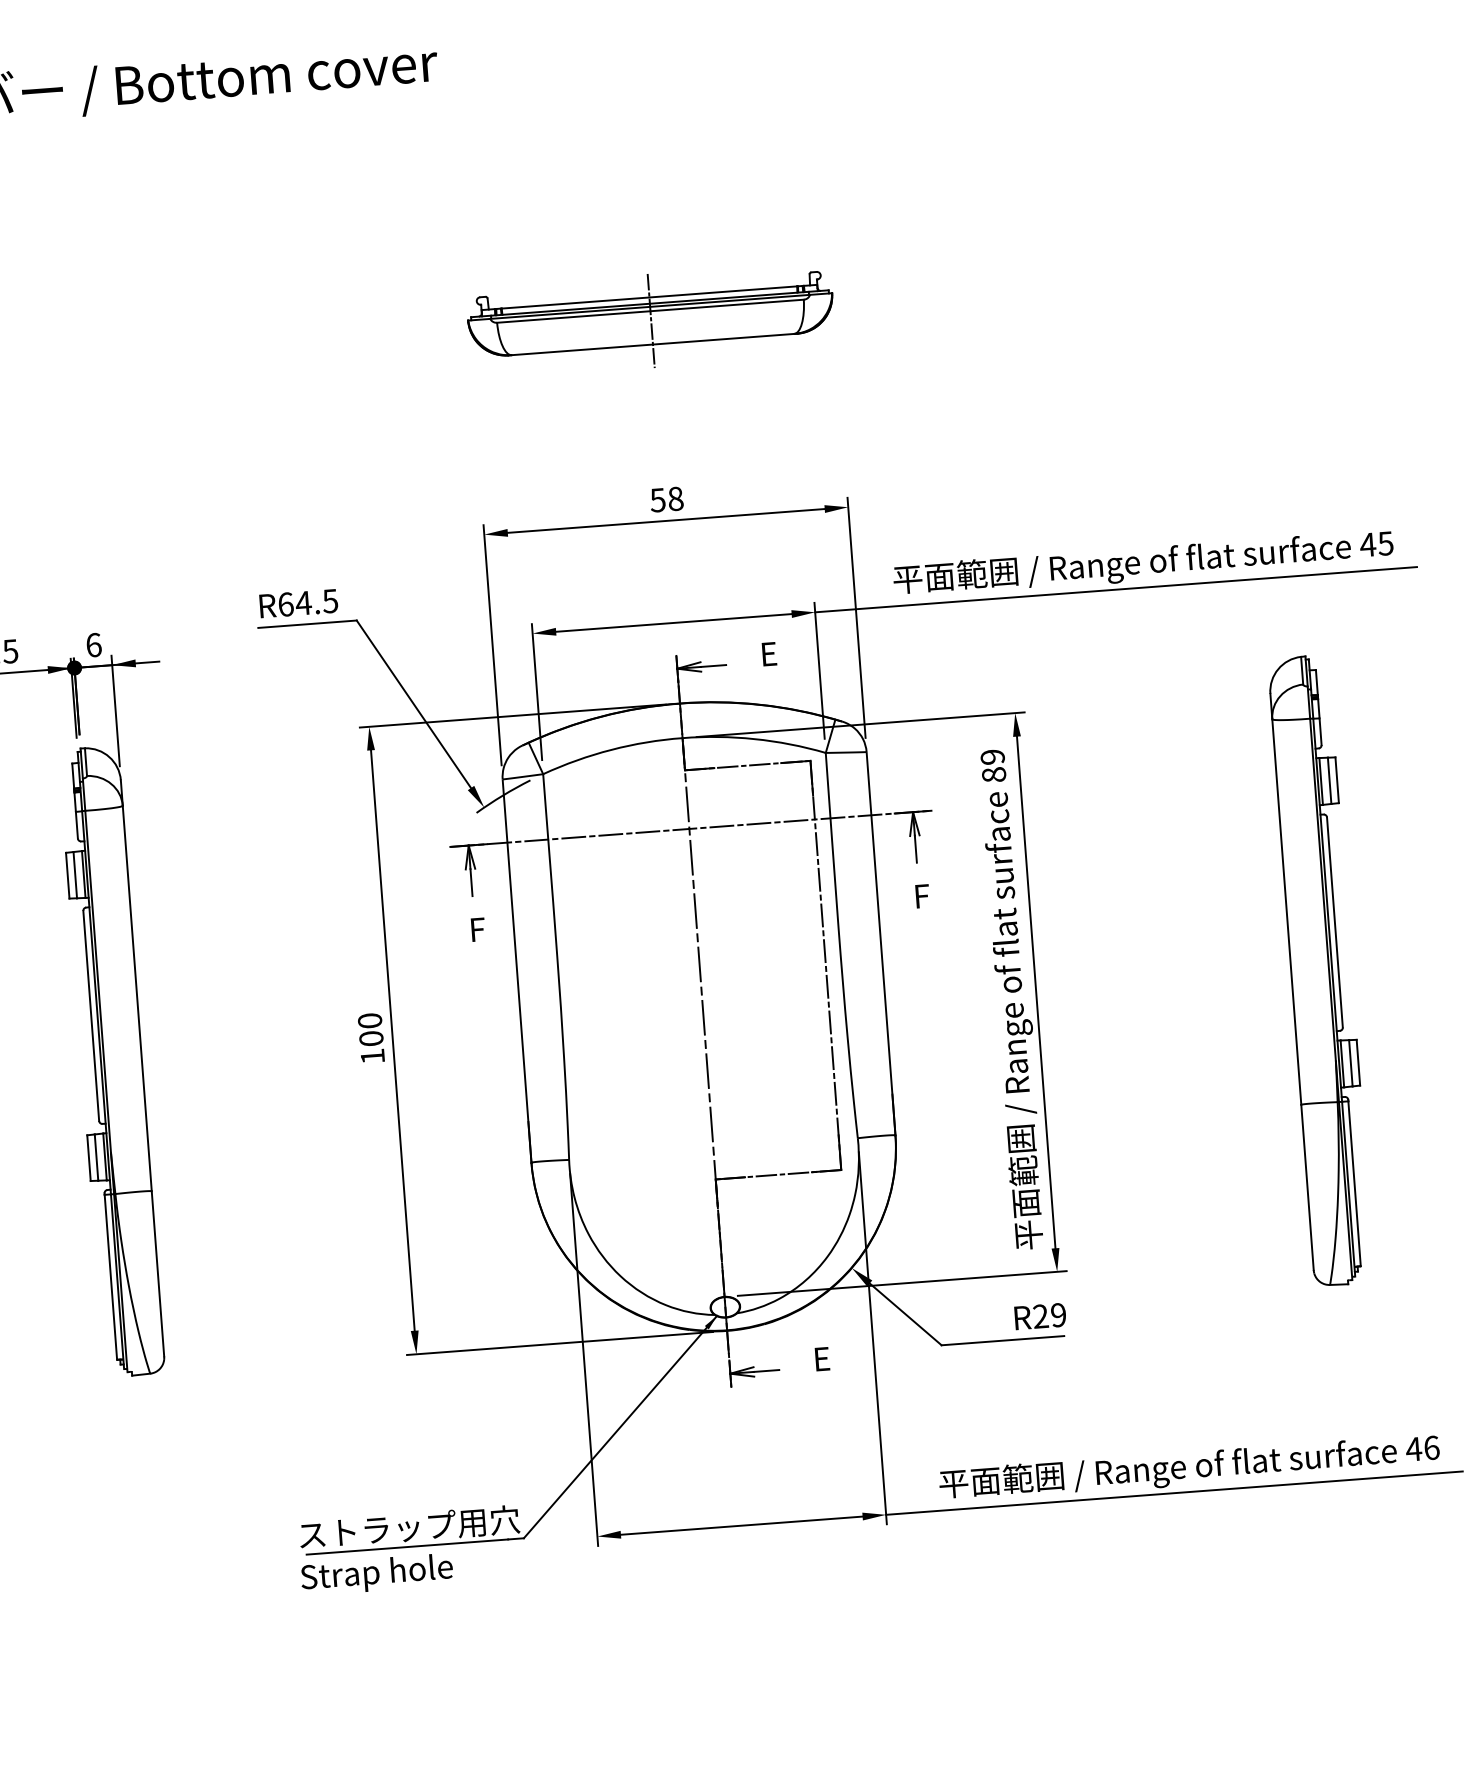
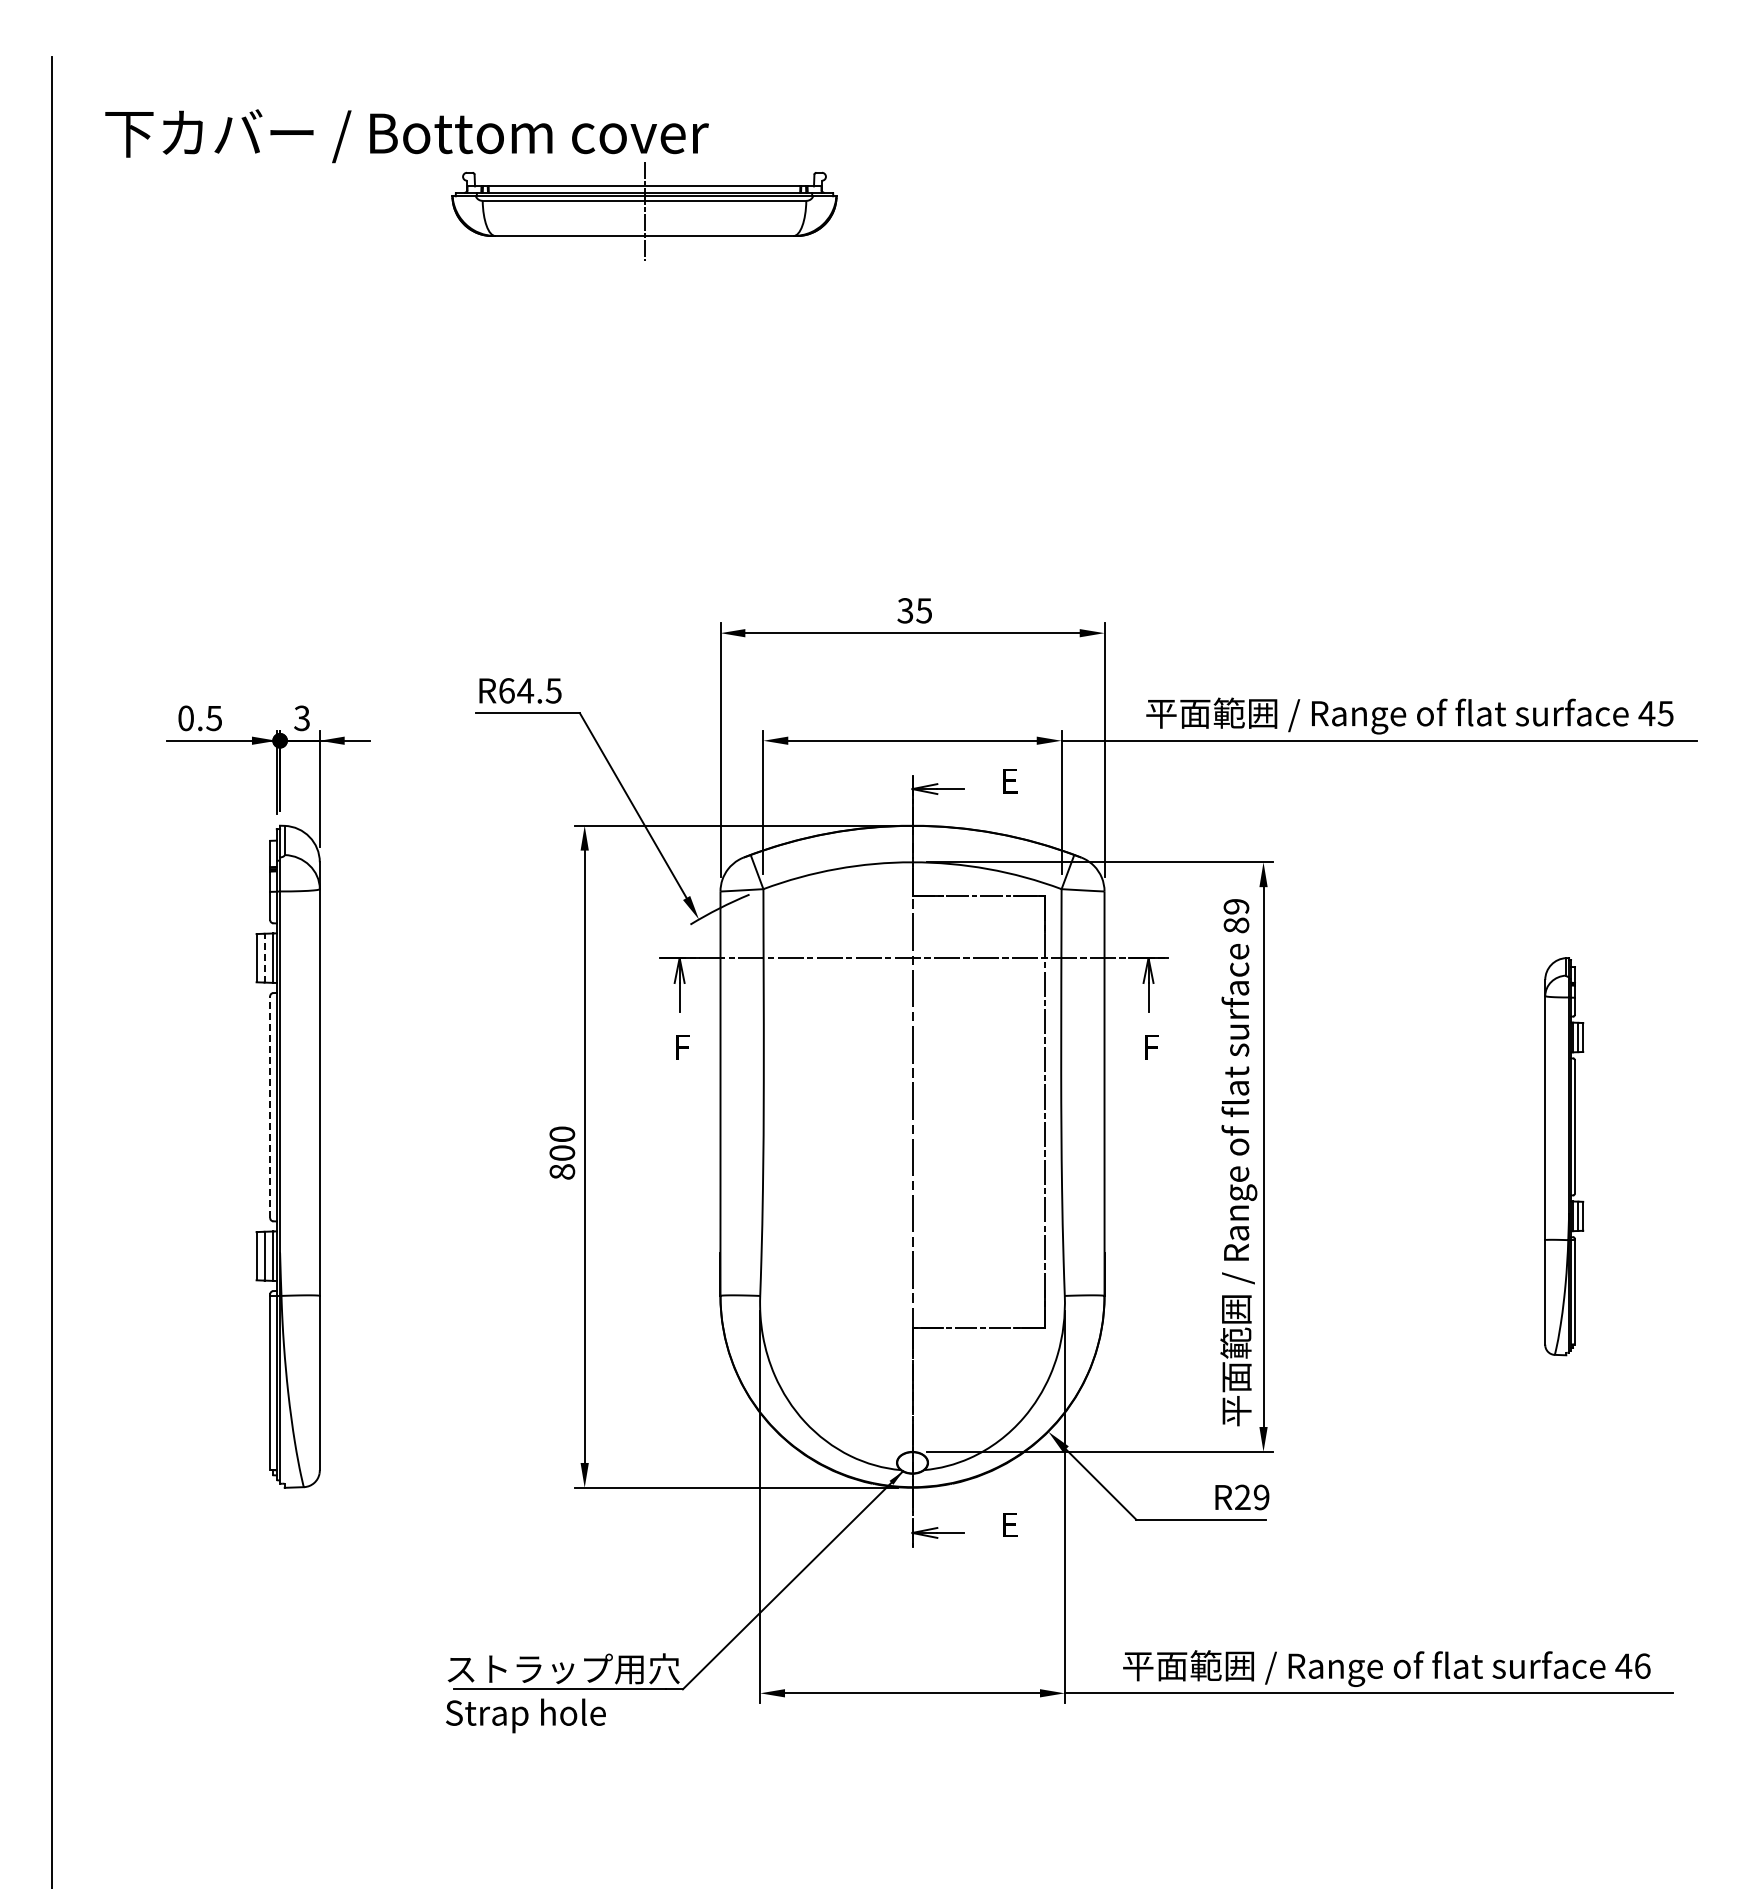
part: (651, 321) -> (644, 211), moved
text: (667, 499) -> (915, 610), 58 -> 35
text: (94, 645) -> (302, 718), 6 -> 3
line: (75, 874) -> (264, 957), solid -> dashed
part: (1320, 970) -> (1563, 1156), size x0.6
line: (91, 1016) -> (270, 1107), solid -> dashed
text: (372, 1056) -> (562, 1171), 100 -> 800

